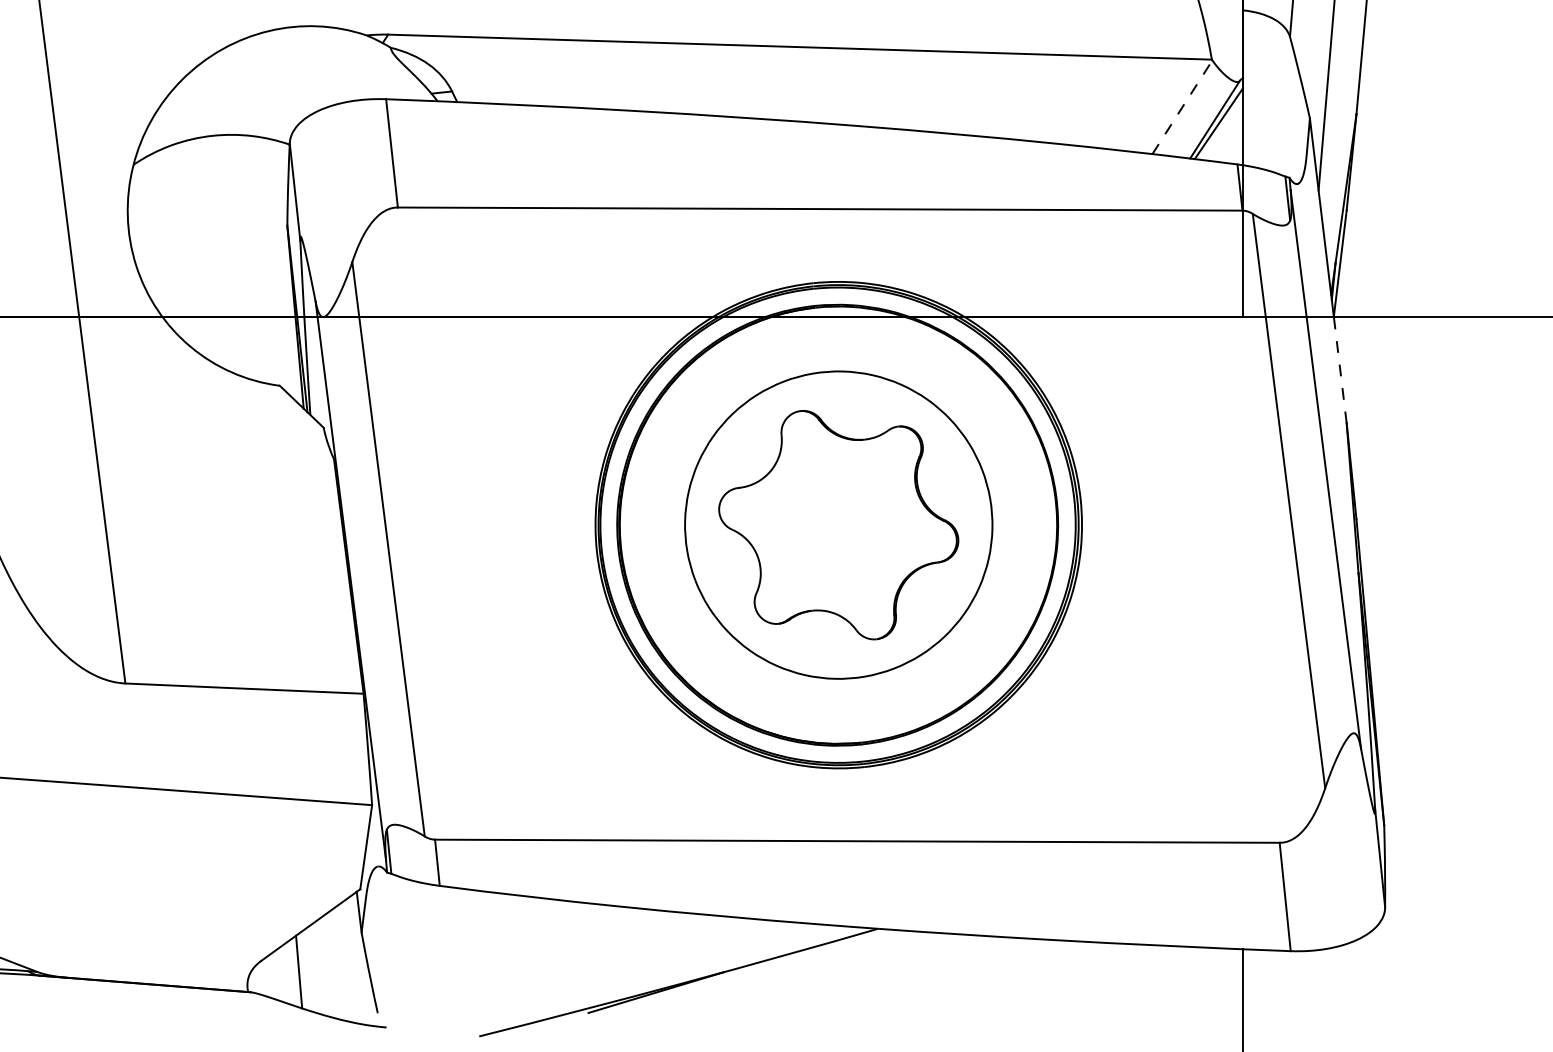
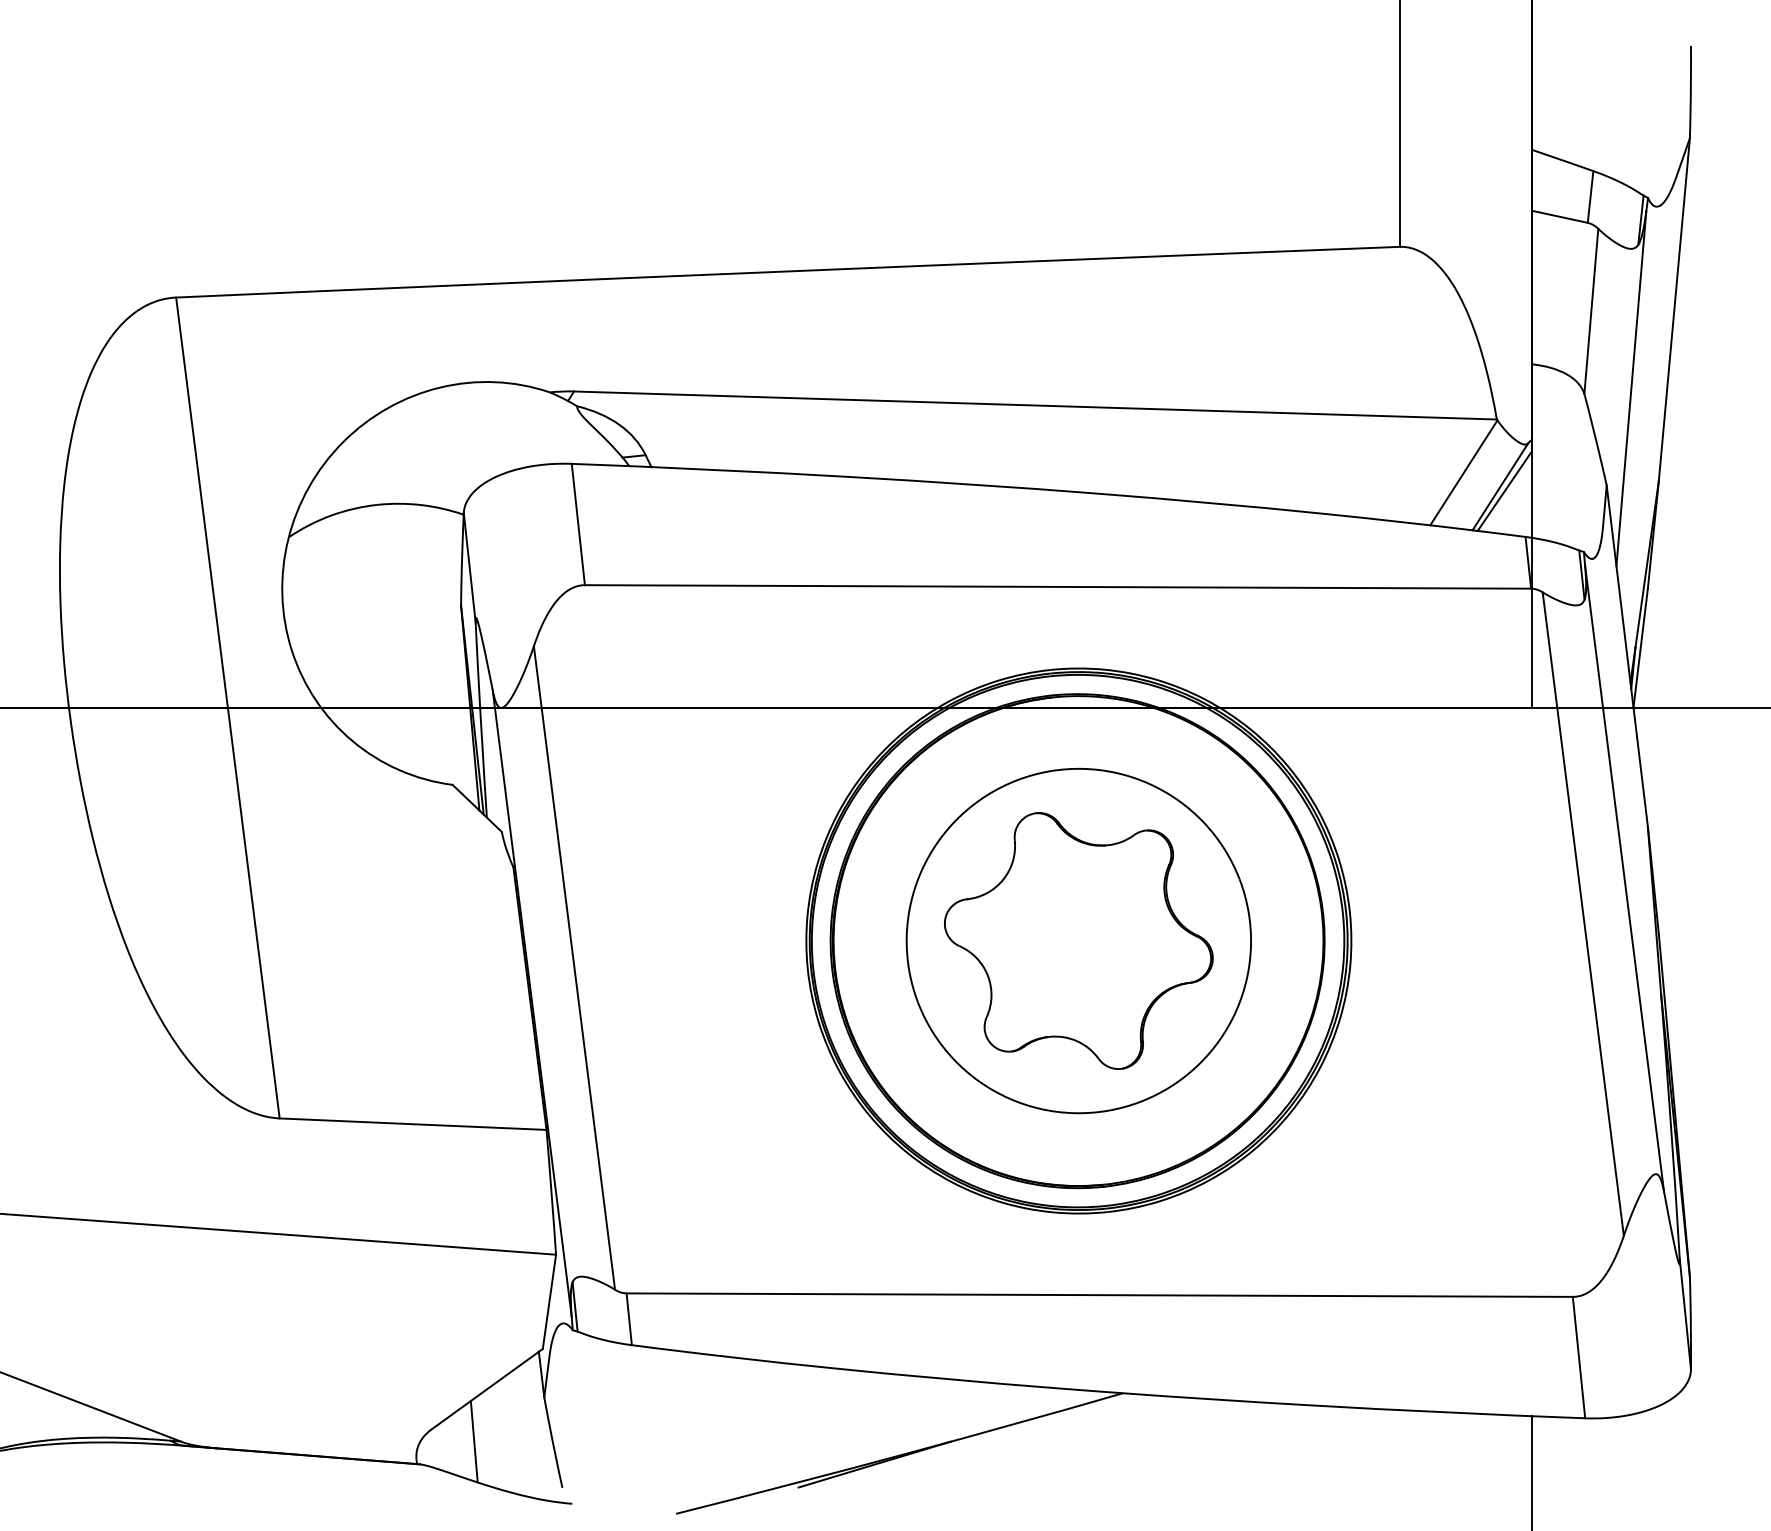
line: (1182, 106) -> (1464, 472), dashed -> solid
line: (1340, 369) -> (1640, 766), dashed -> solid

